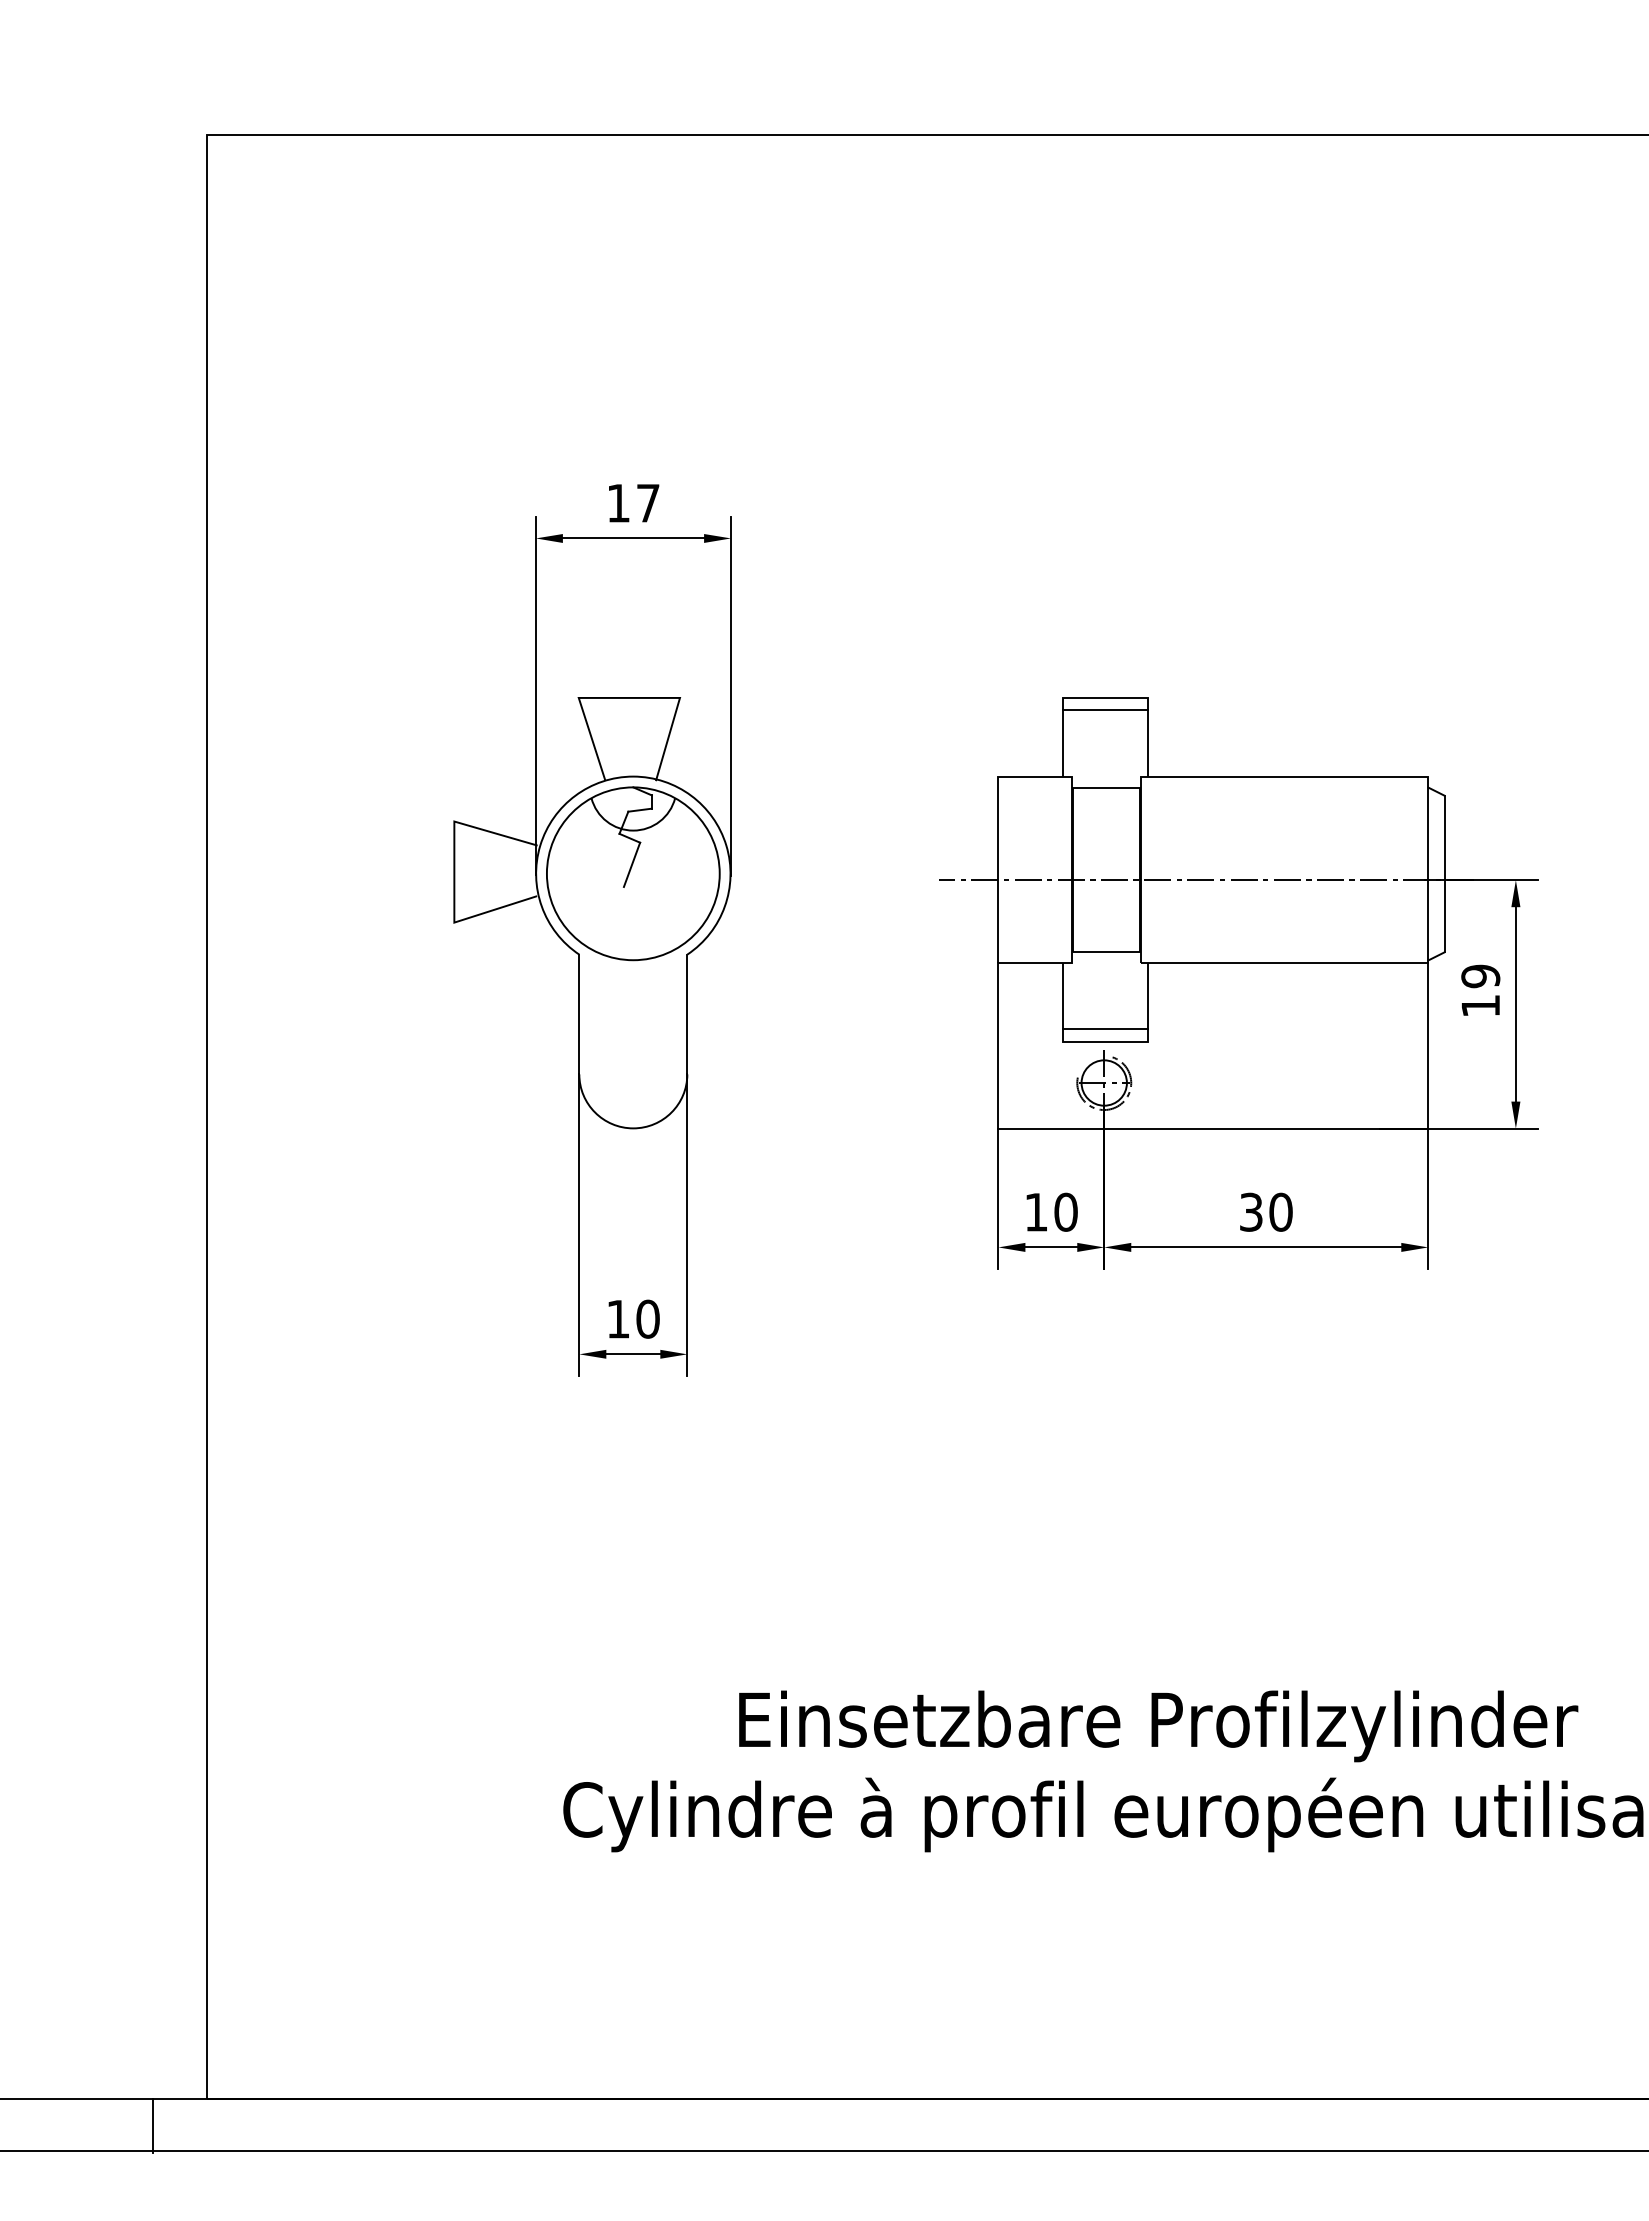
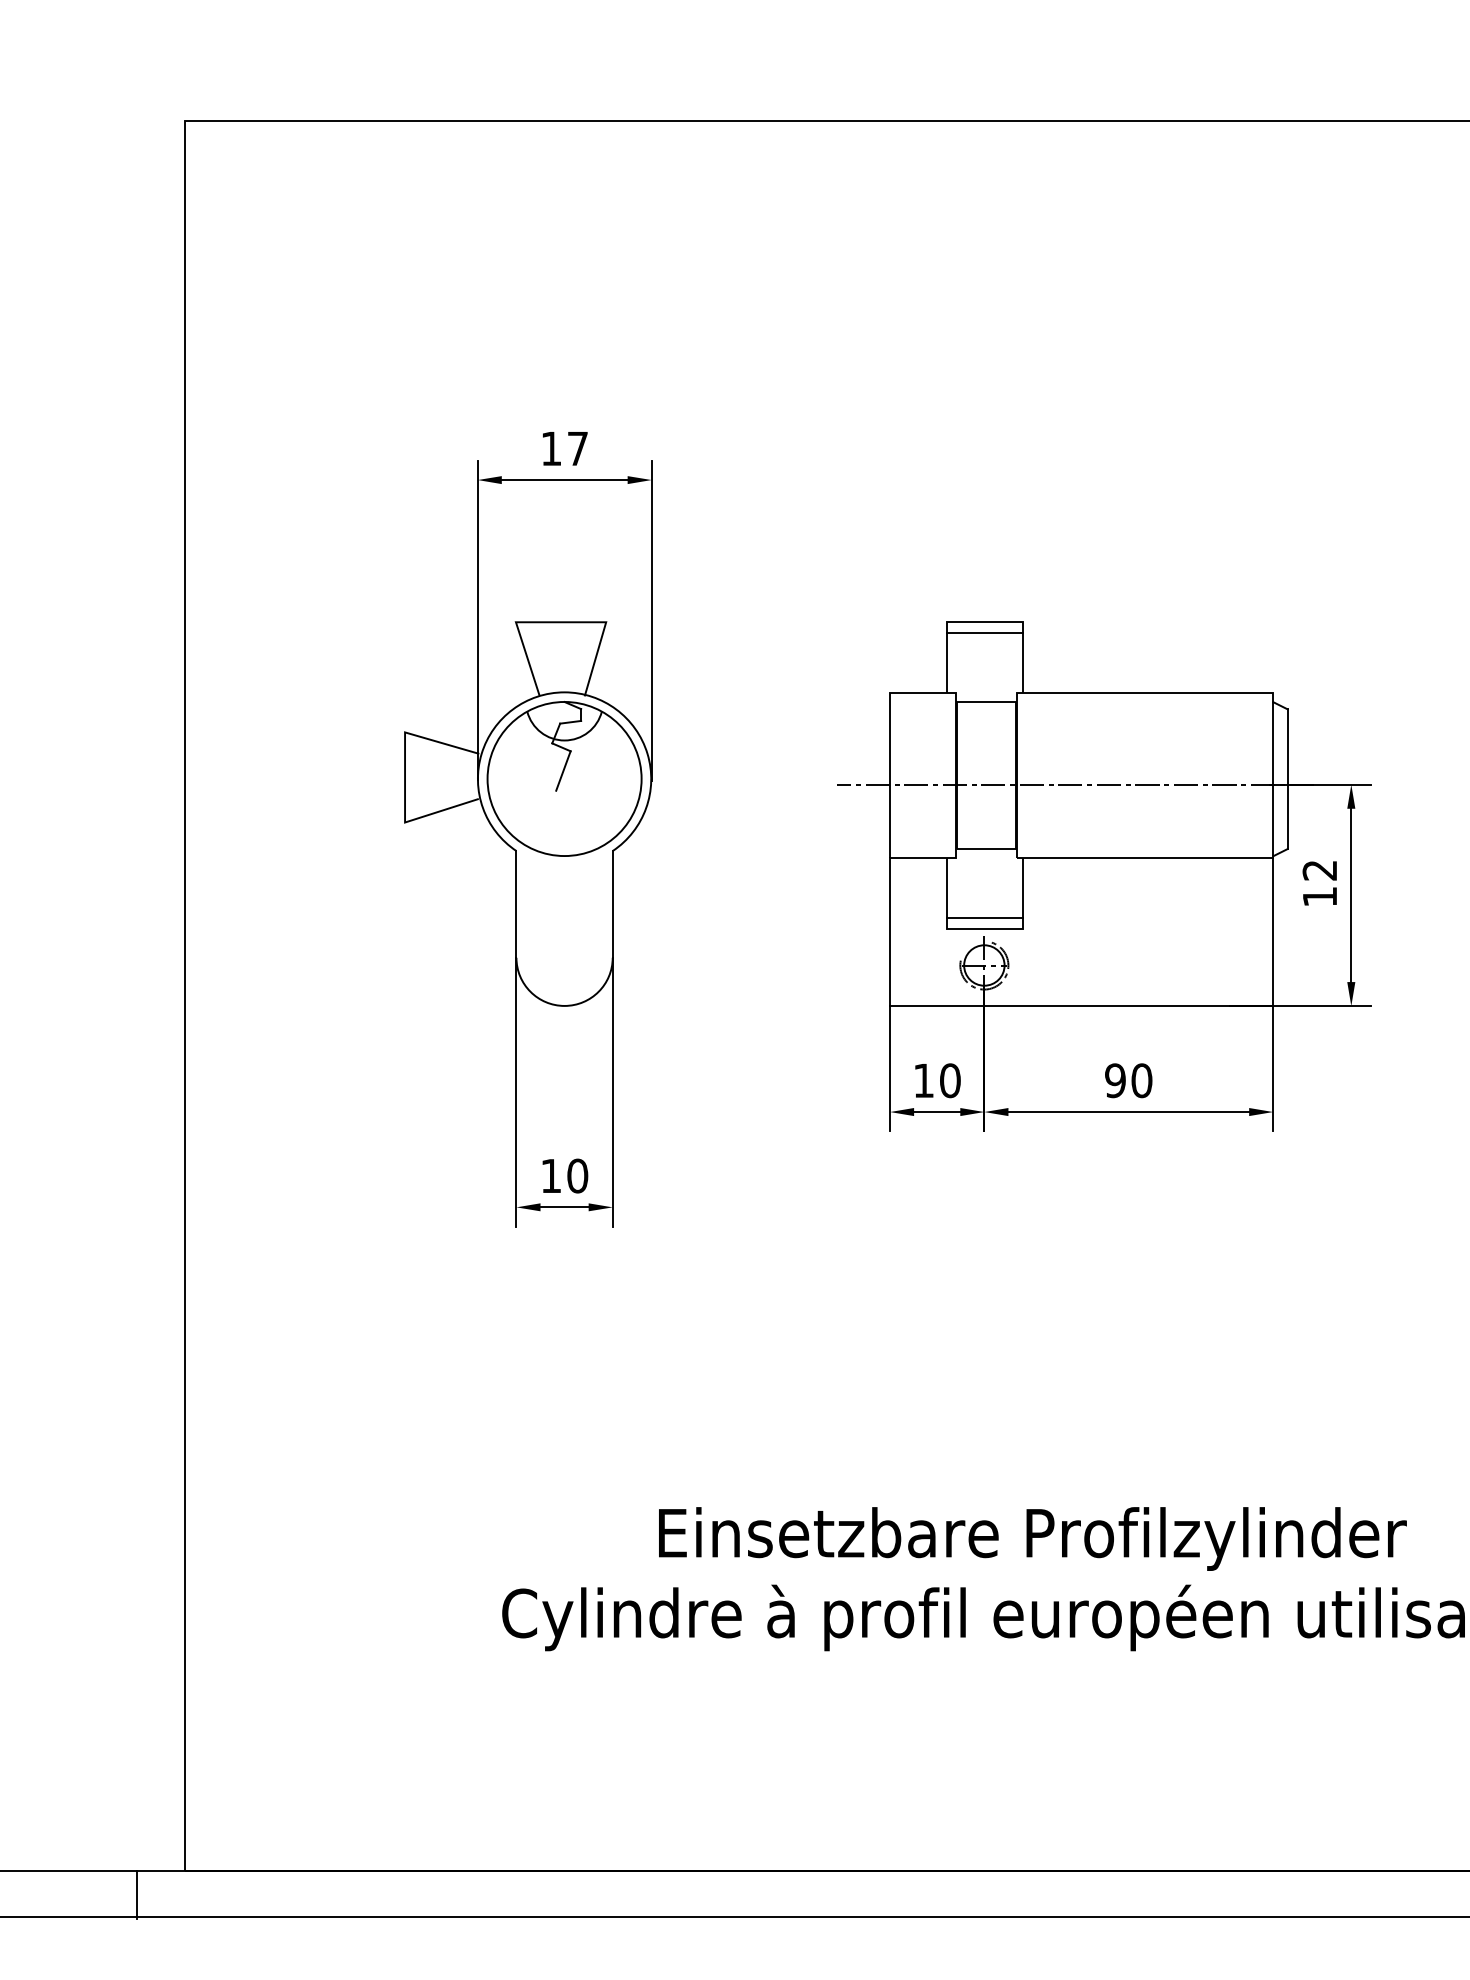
text: (1480, 976) -> (1319, 870), 19 -> 12
text: (1250, 1211) -> (1114, 1080), 30 -> 90

